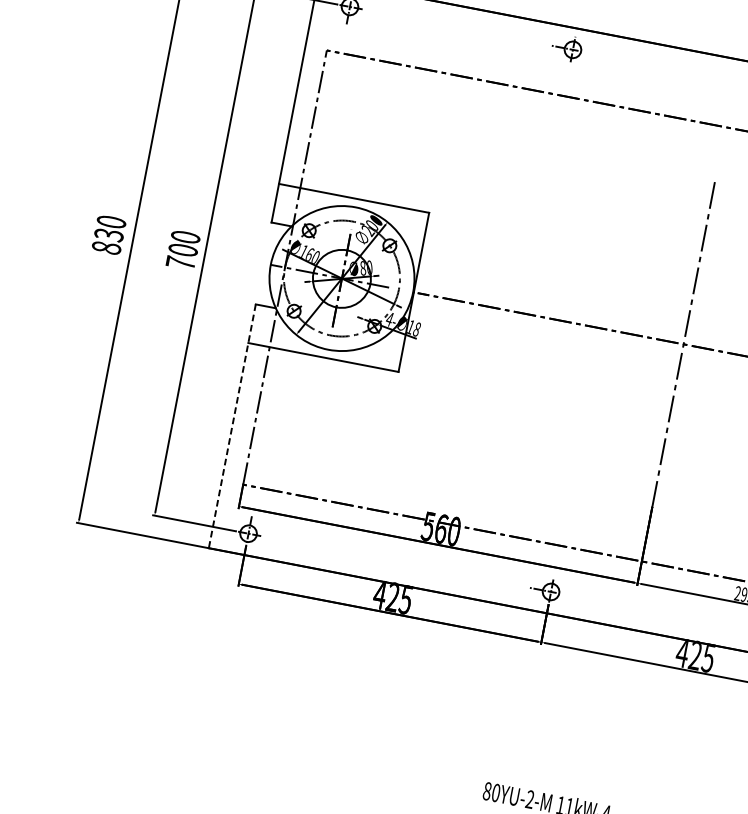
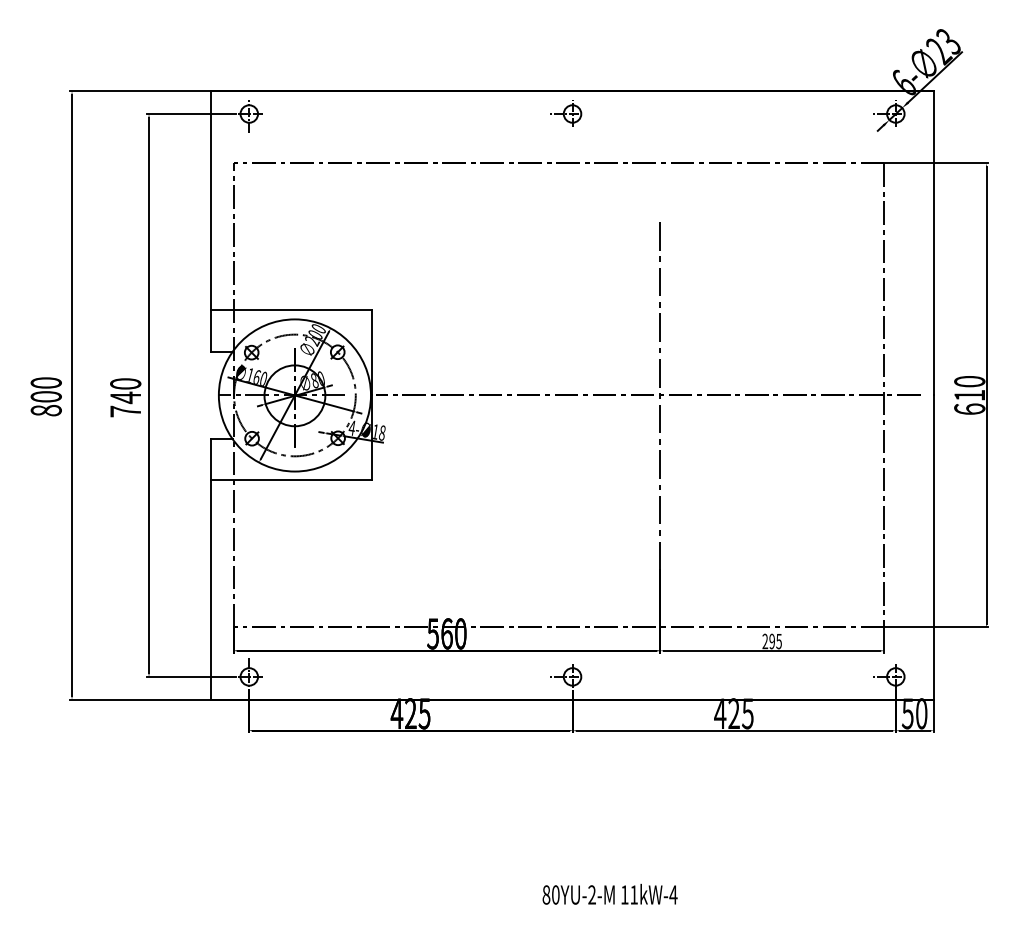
part: (567, 48) -> (566, 113), moved
text: (108, 234) -> (45, 396), 830 -> 800
text: (183, 249) -> (125, 397), 700 -> 740
line: (232, 426) -> (211, 569), dashed -> solid

